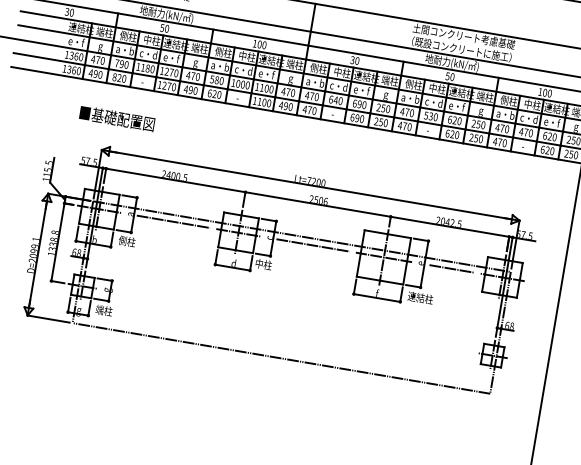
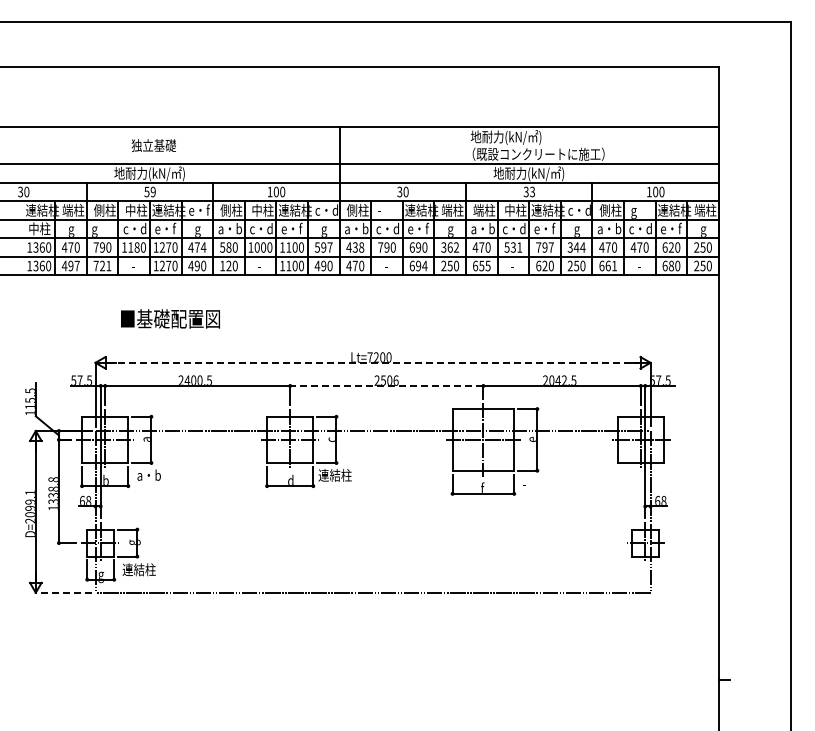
text: (166, 29) -> (152, 192), 50 -> 59
text: (463, 36) -> (538, 137), 土間コンクリート考慮基礎 -> 地耐力(kN/㎡)
text: (76, 41) -> (39, 228), e・f -> 中柱
text: (199, 47) -> (199, 209), 端柱 -> e・f
text: (124, 50) -> (103, 229), a・b -> g
text: (295, 64) -> (326, 209), 端柱 -> c・d
text: (342, 72) -> (389, 209), 中柱 -> -
text: (99, 74) -> (76, 265), 490 -> 497
text: (450, 76) -> (529, 191), 50 -> 33
text: (119, 77) -> (102, 265), 820 -> 721
text: (197, 77) -> (203, 247), 470 -> 474
text: (409, 83) -> (478, 209), 側柱 -> 端柱
text: (209, 92) -> (222, 265), 620 -> 120
text: (288, 92) -> (323, 247), 470 -> 597
text: (314, 96) -> (358, 247), 470 -> 438
text: (485, 96) -> (579, 209), 端柱 -> c・d
text: (333, 99) -> (383, 247), 640 -> 790
text: (532, 104) -> (641, 210), 中柱 -> g
text: (383, 108) -> (450, 247), 250 -> 362
text: (435, 117) -> (519, 247), 530 -> 531
text: (117, 118) -> (170, 318), moved
text: (361, 118) -> (424, 265), 690 -> 694
text: (454, 120) -> (544, 247), 620 -> 797
text: (478, 124) -> (576, 247), 250 -> 344
text: (404, 125) -> (481, 265), 470 -> 655
text: (500, 142) -> (608, 265), 470 -> 661
text: (546, 149) -> (670, 265), 620 -> 680
line: (311, 185) -> (373, 362), solid -> dashed
line: (317, 204) -> (386, 385), solid -> dashed
line: (173, 221) -> (203, 439), removed
text: (127, 241) -> (148, 475), 側柱 -> a・b
line: (312, 245) -> (388, 439), removed
text: (267, 264) -> (334, 474), 中柱 -> 連結柱
line: (451, 268) -> (572, 439), removed
text: (420, 297) -> (539, 483), 連結柱 -> -
text: (107, 311) -> (138, 569), 端柱 -> 連結柱
line: (48, 318) -> (63, 592), solid -> dashed

